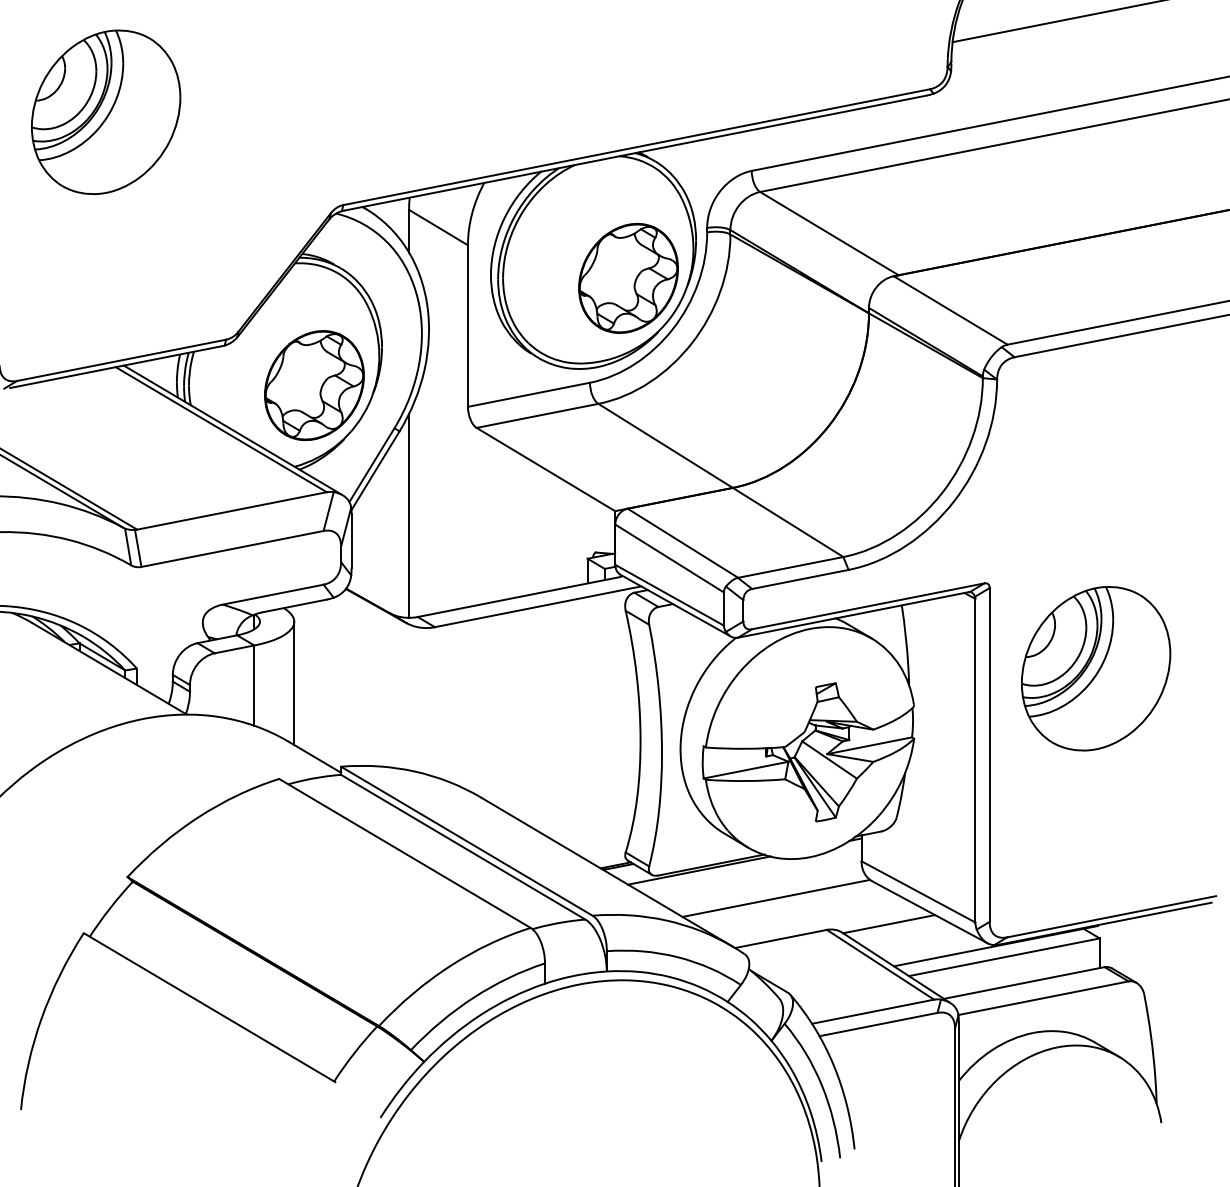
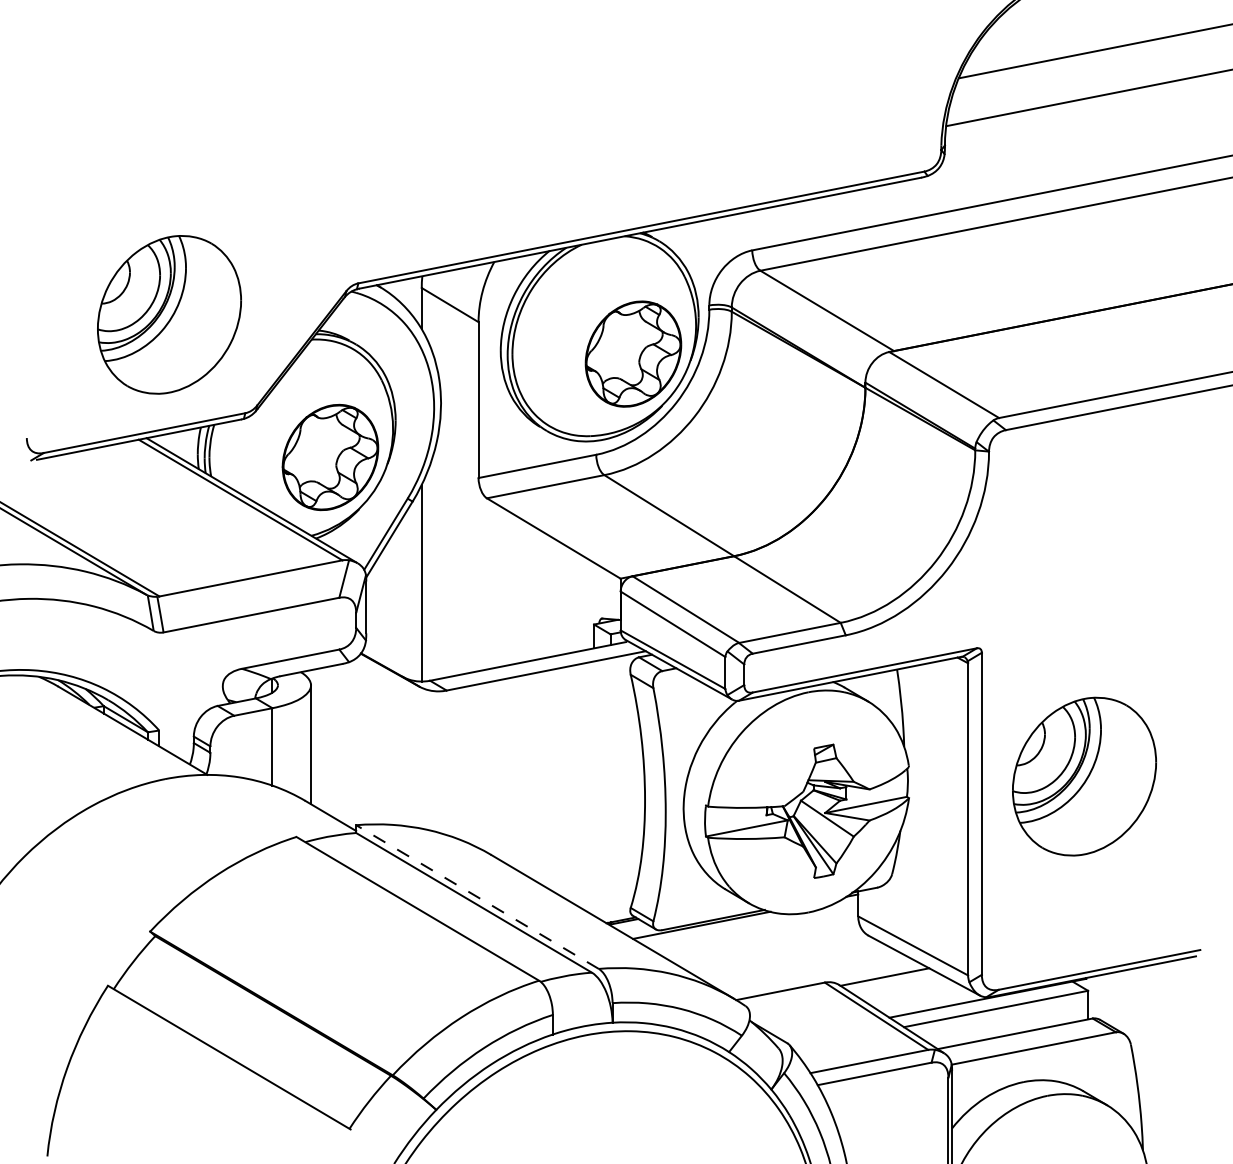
part: (106, 111) -> (169, 314), moved
part: (1096, 668) -> (1084, 776), moved
line: (466, 841) -> (477, 897), solid -> dashed
line: (775, 898) -> (775, 952), removed

